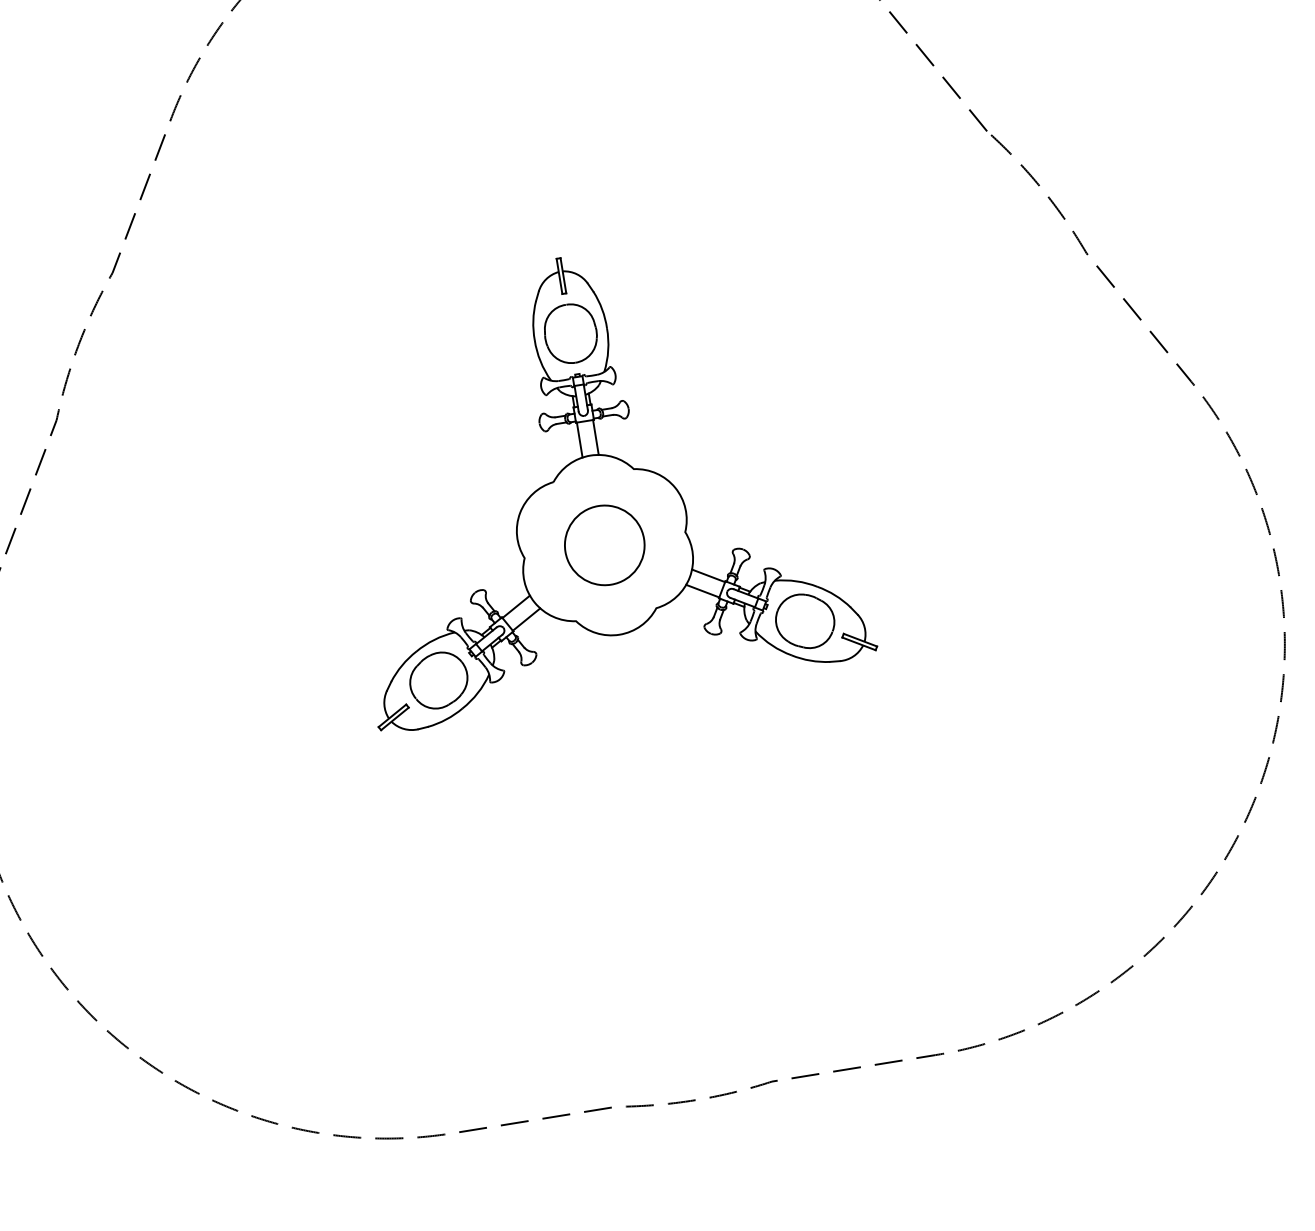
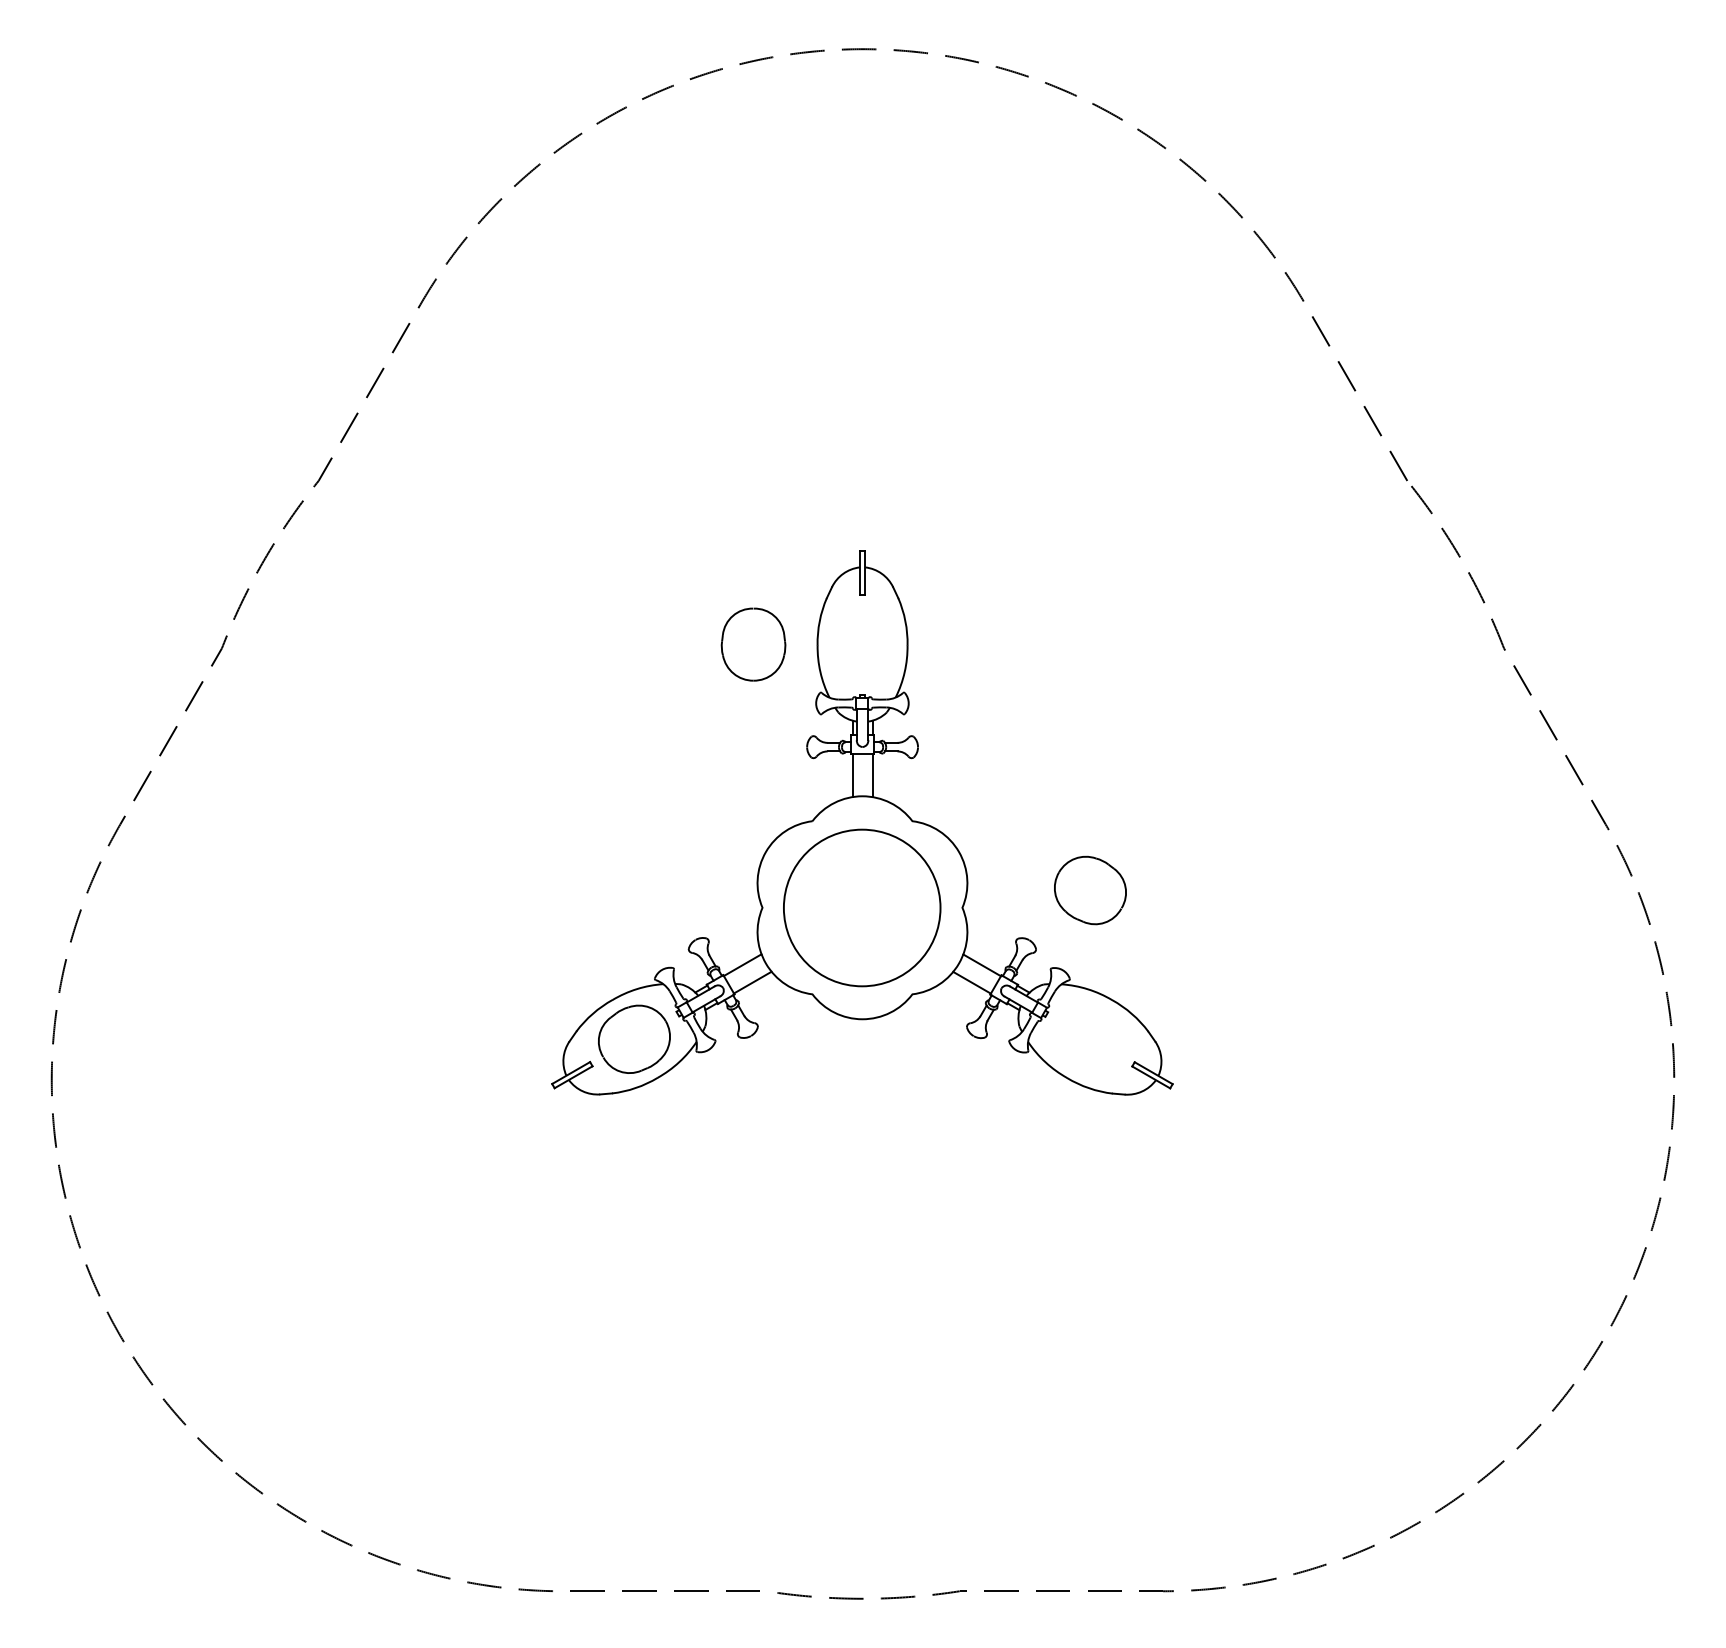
part: (570, 333) -> (753, 644), moved
circle: (604, 544) -> (862, 907), size x1.6
part: (805, 621) -> (1090, 890), moved

